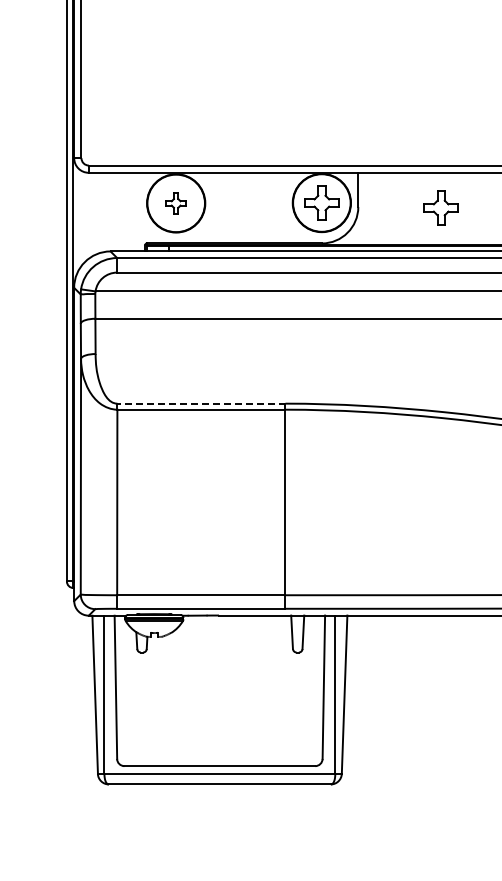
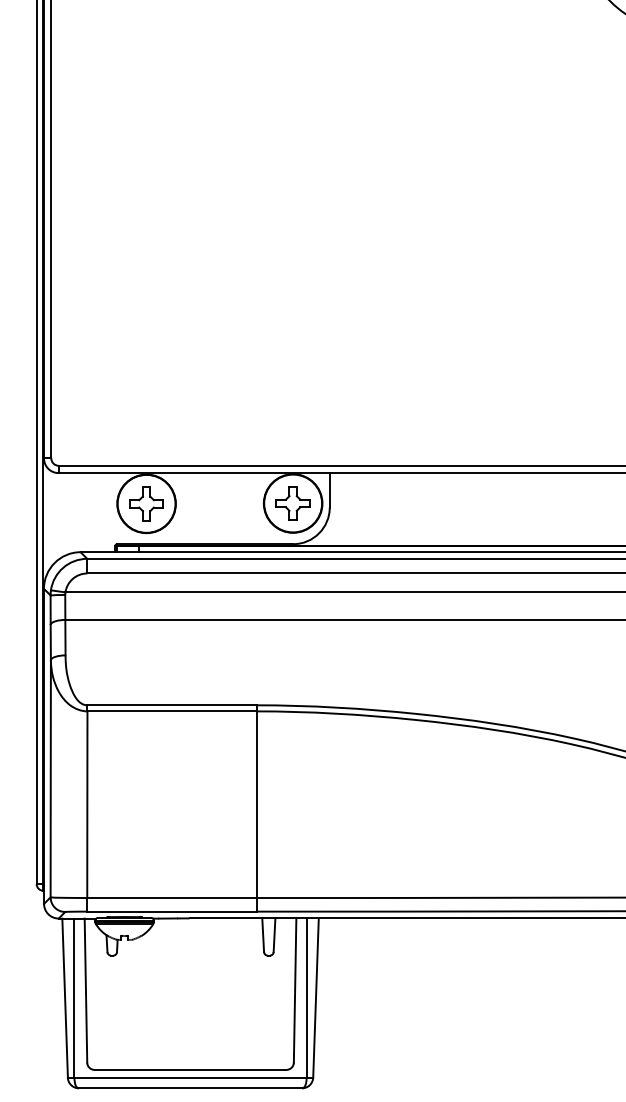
part: (176, 203) -> (146, 503), size x1.67
part: (440, 207) -> (412, 508), removed
line: (200, 403) -> (171, 705), dashed -> solid

